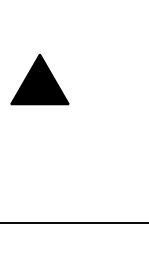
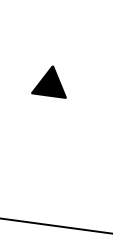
part: (39, 79) -> (50, 80), size x0.6

